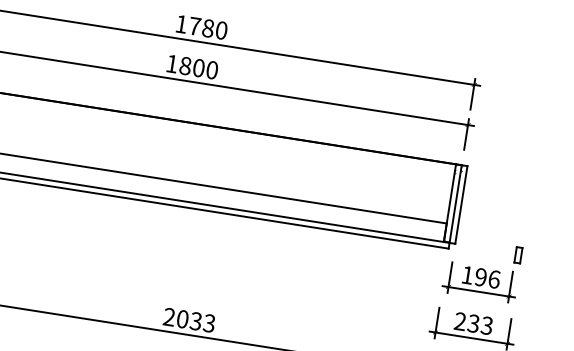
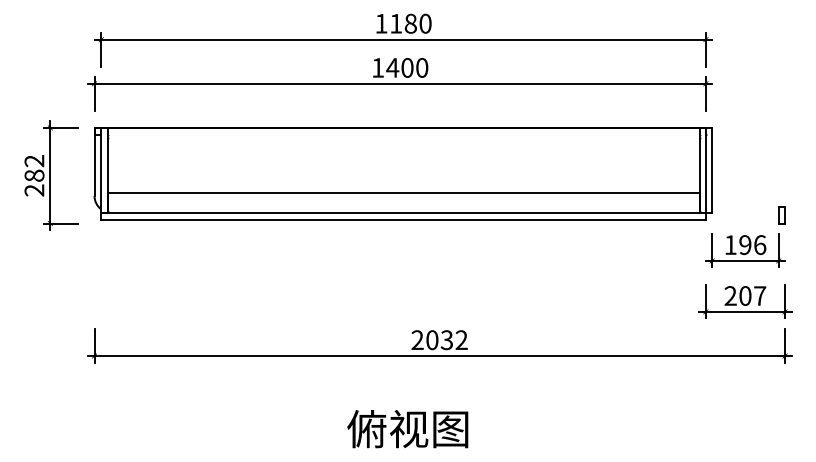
text: (195, 26) -> (396, 23), 1780 -> 1180
text: (185, 65) -> (392, 67), 1800 -> 1400
text: (209, 323) -> (461, 340), 2033 -> 2032
text: (480, 324) -> (752, 295), 233 -> 207

